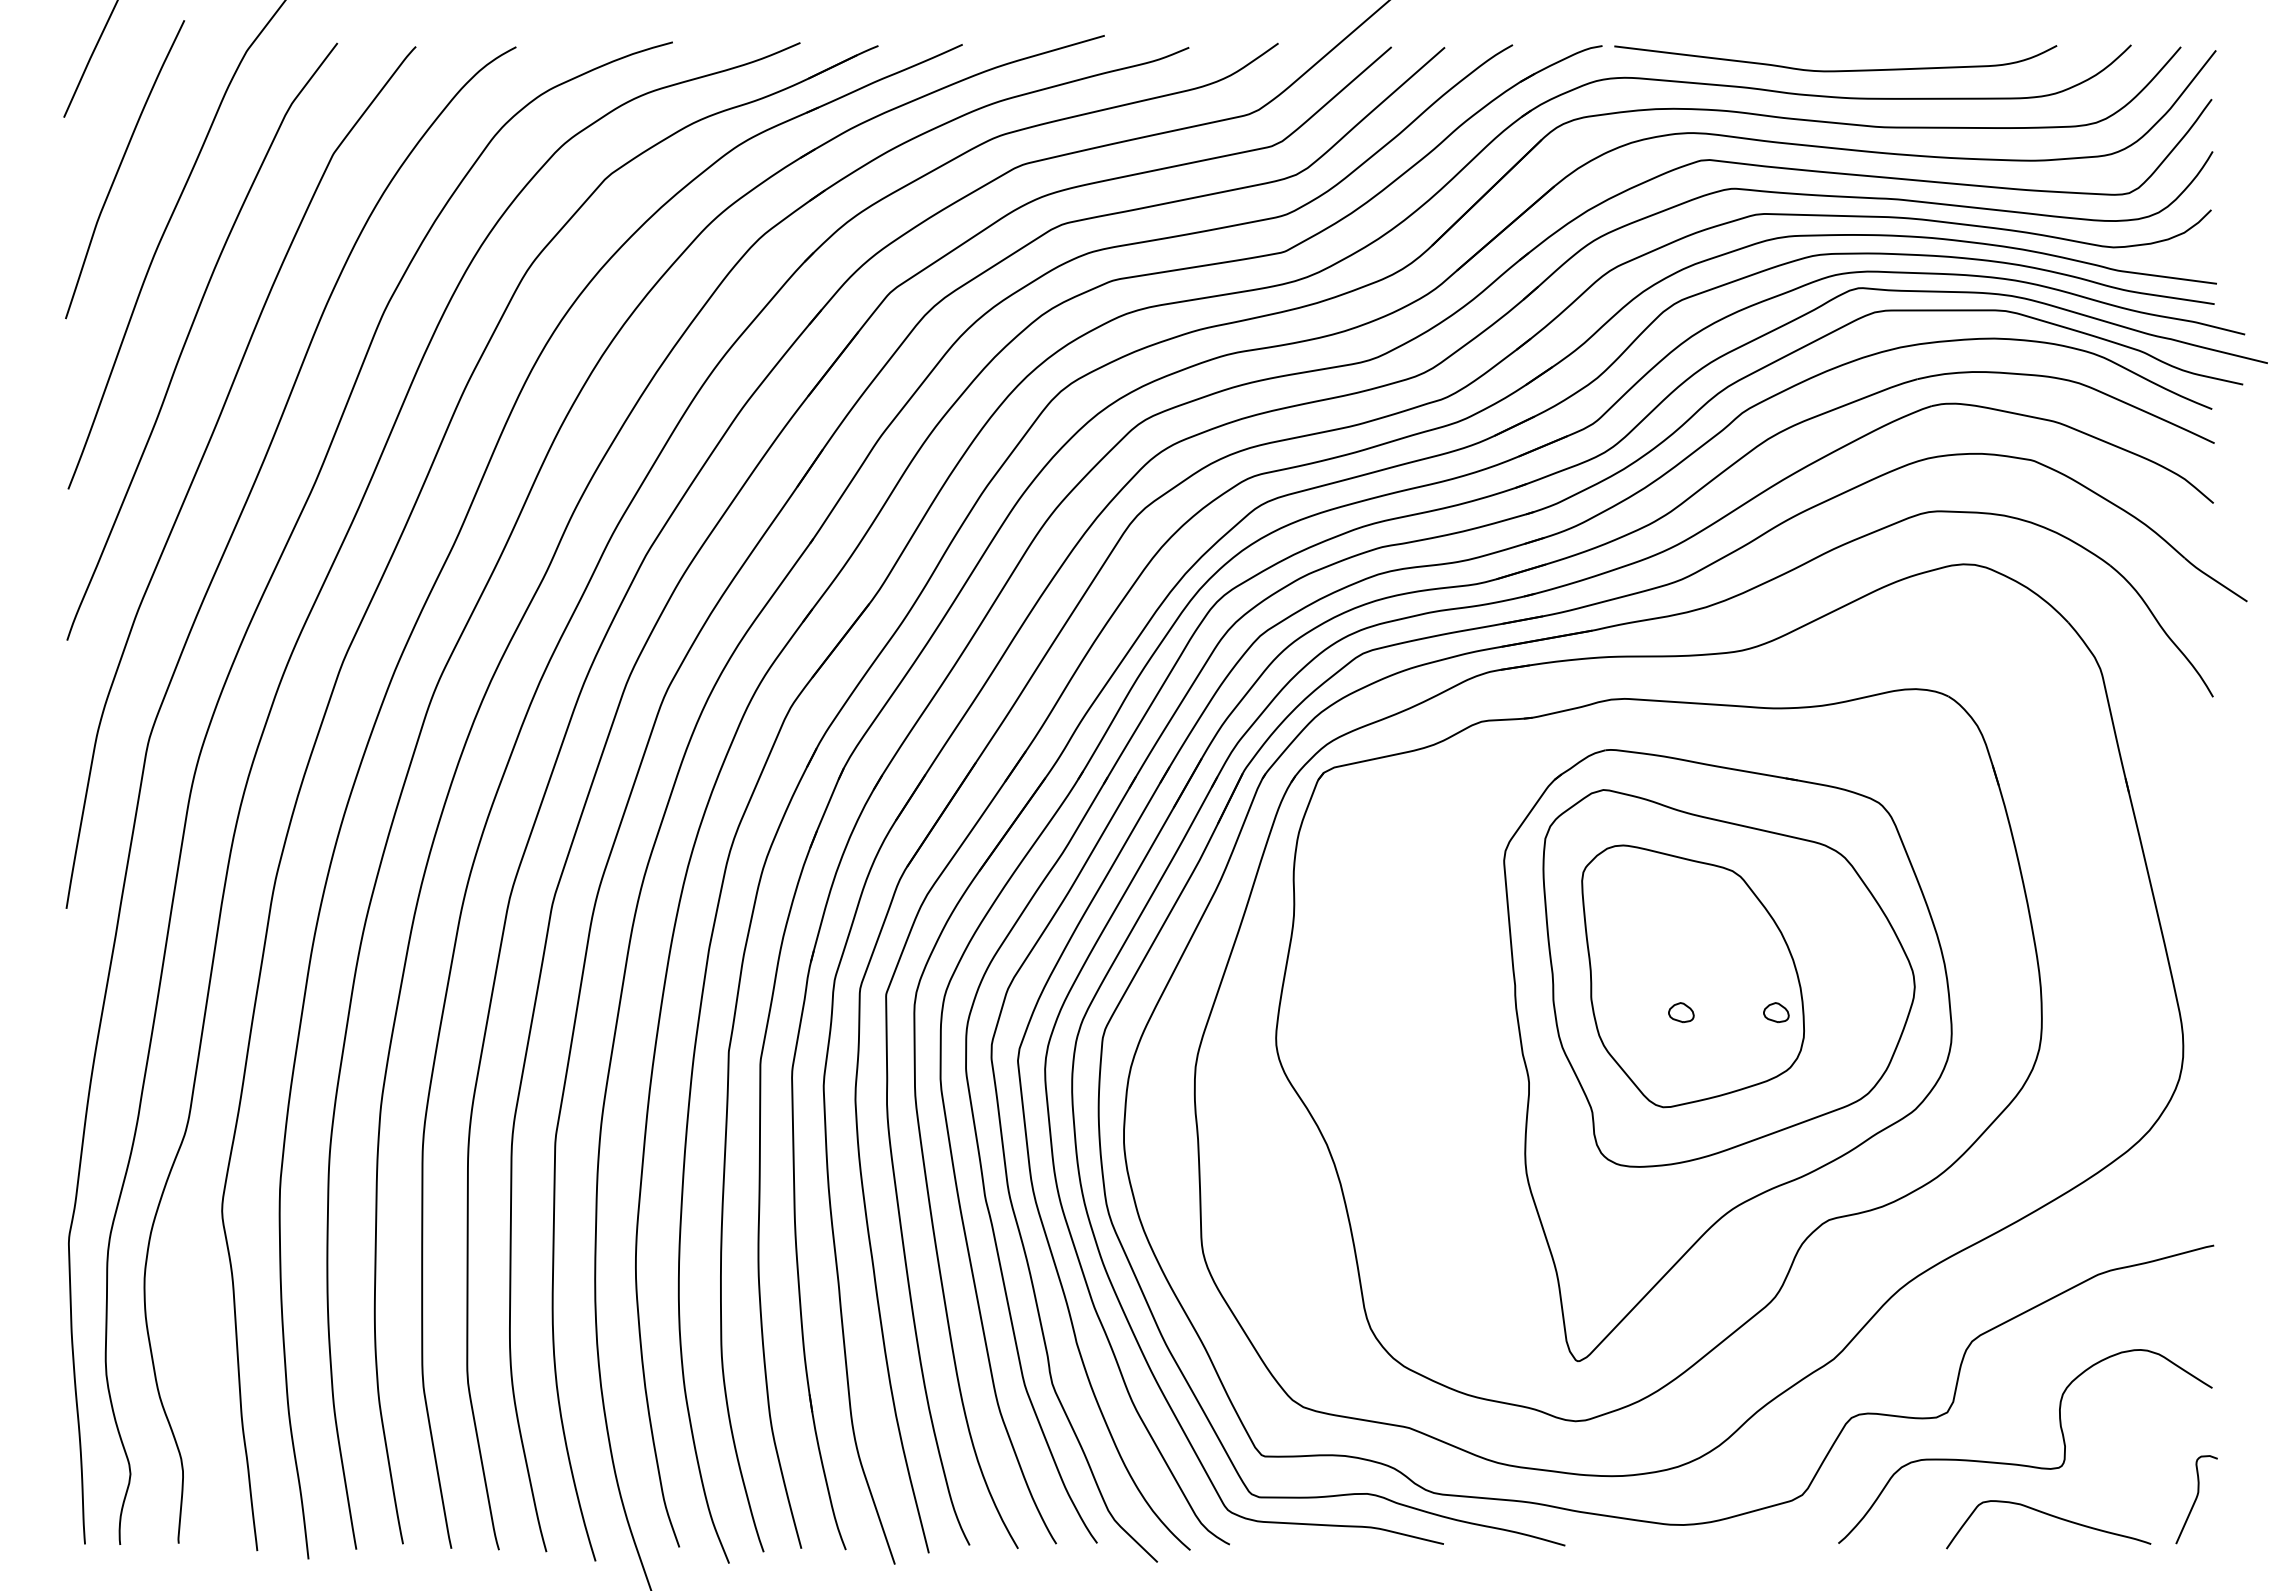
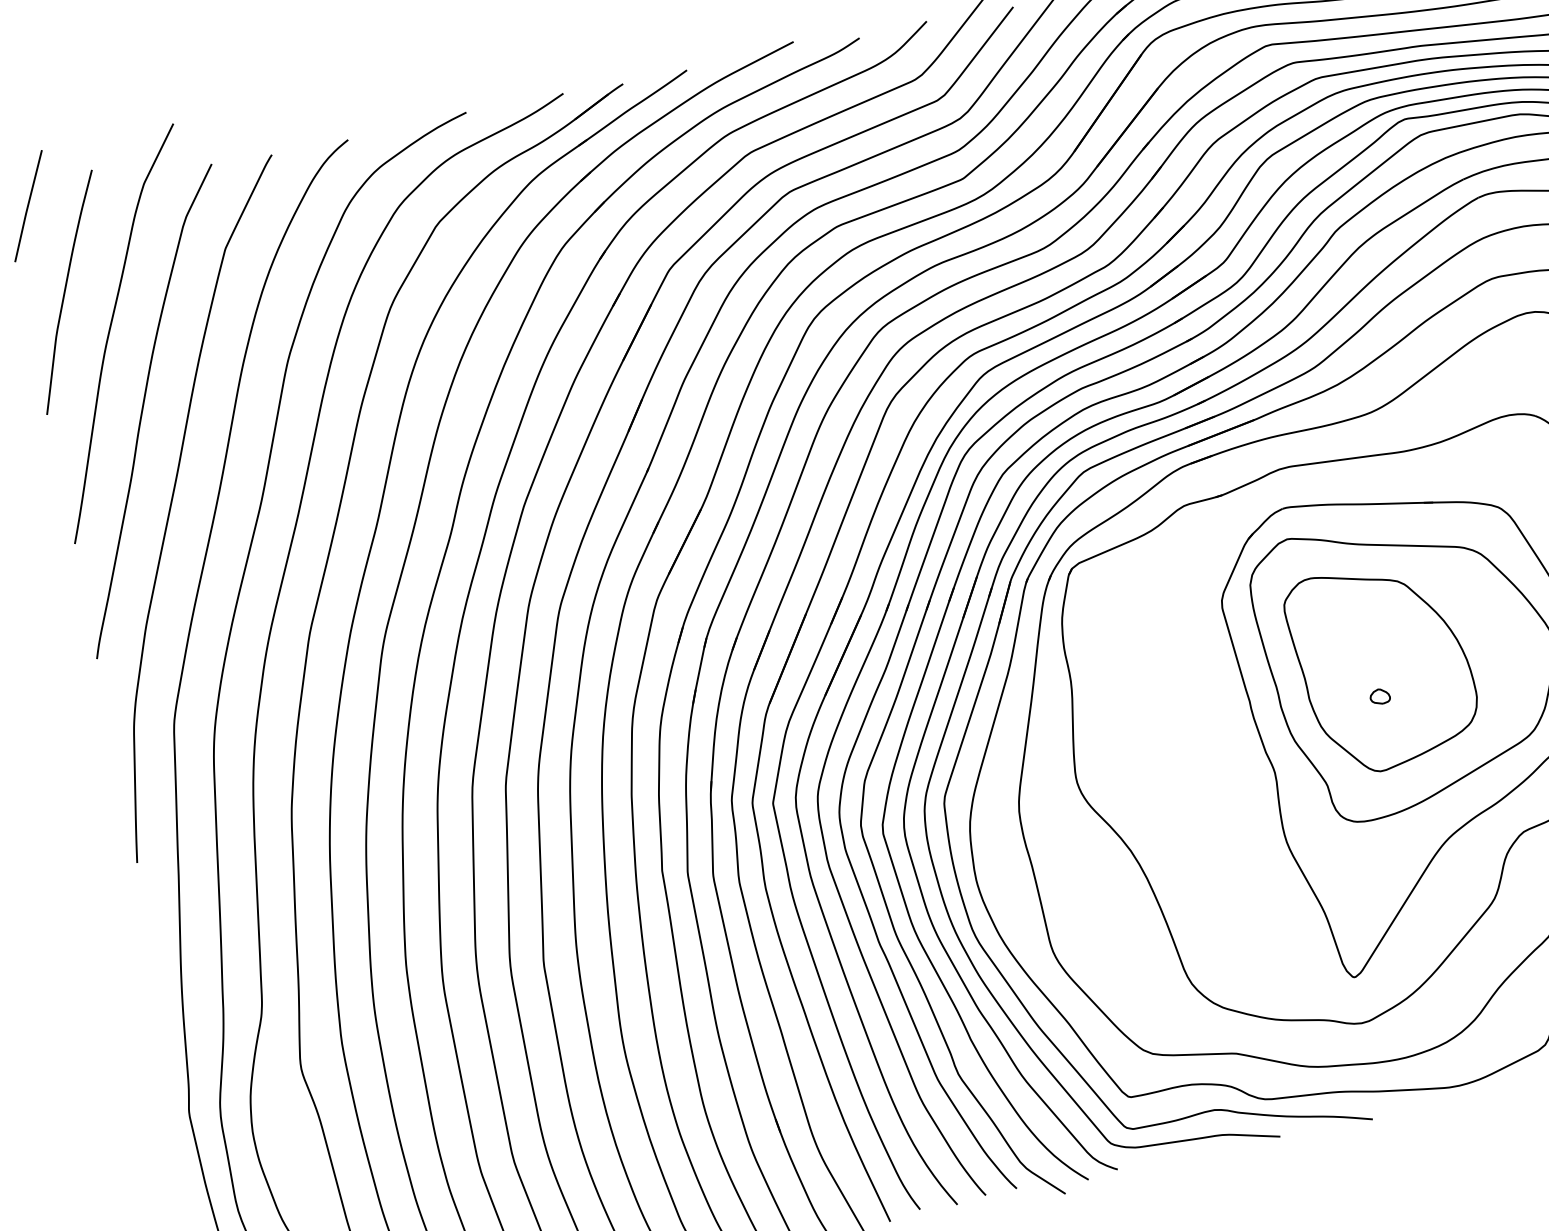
part: (1776, 1012) -> (1452, 682), removed

